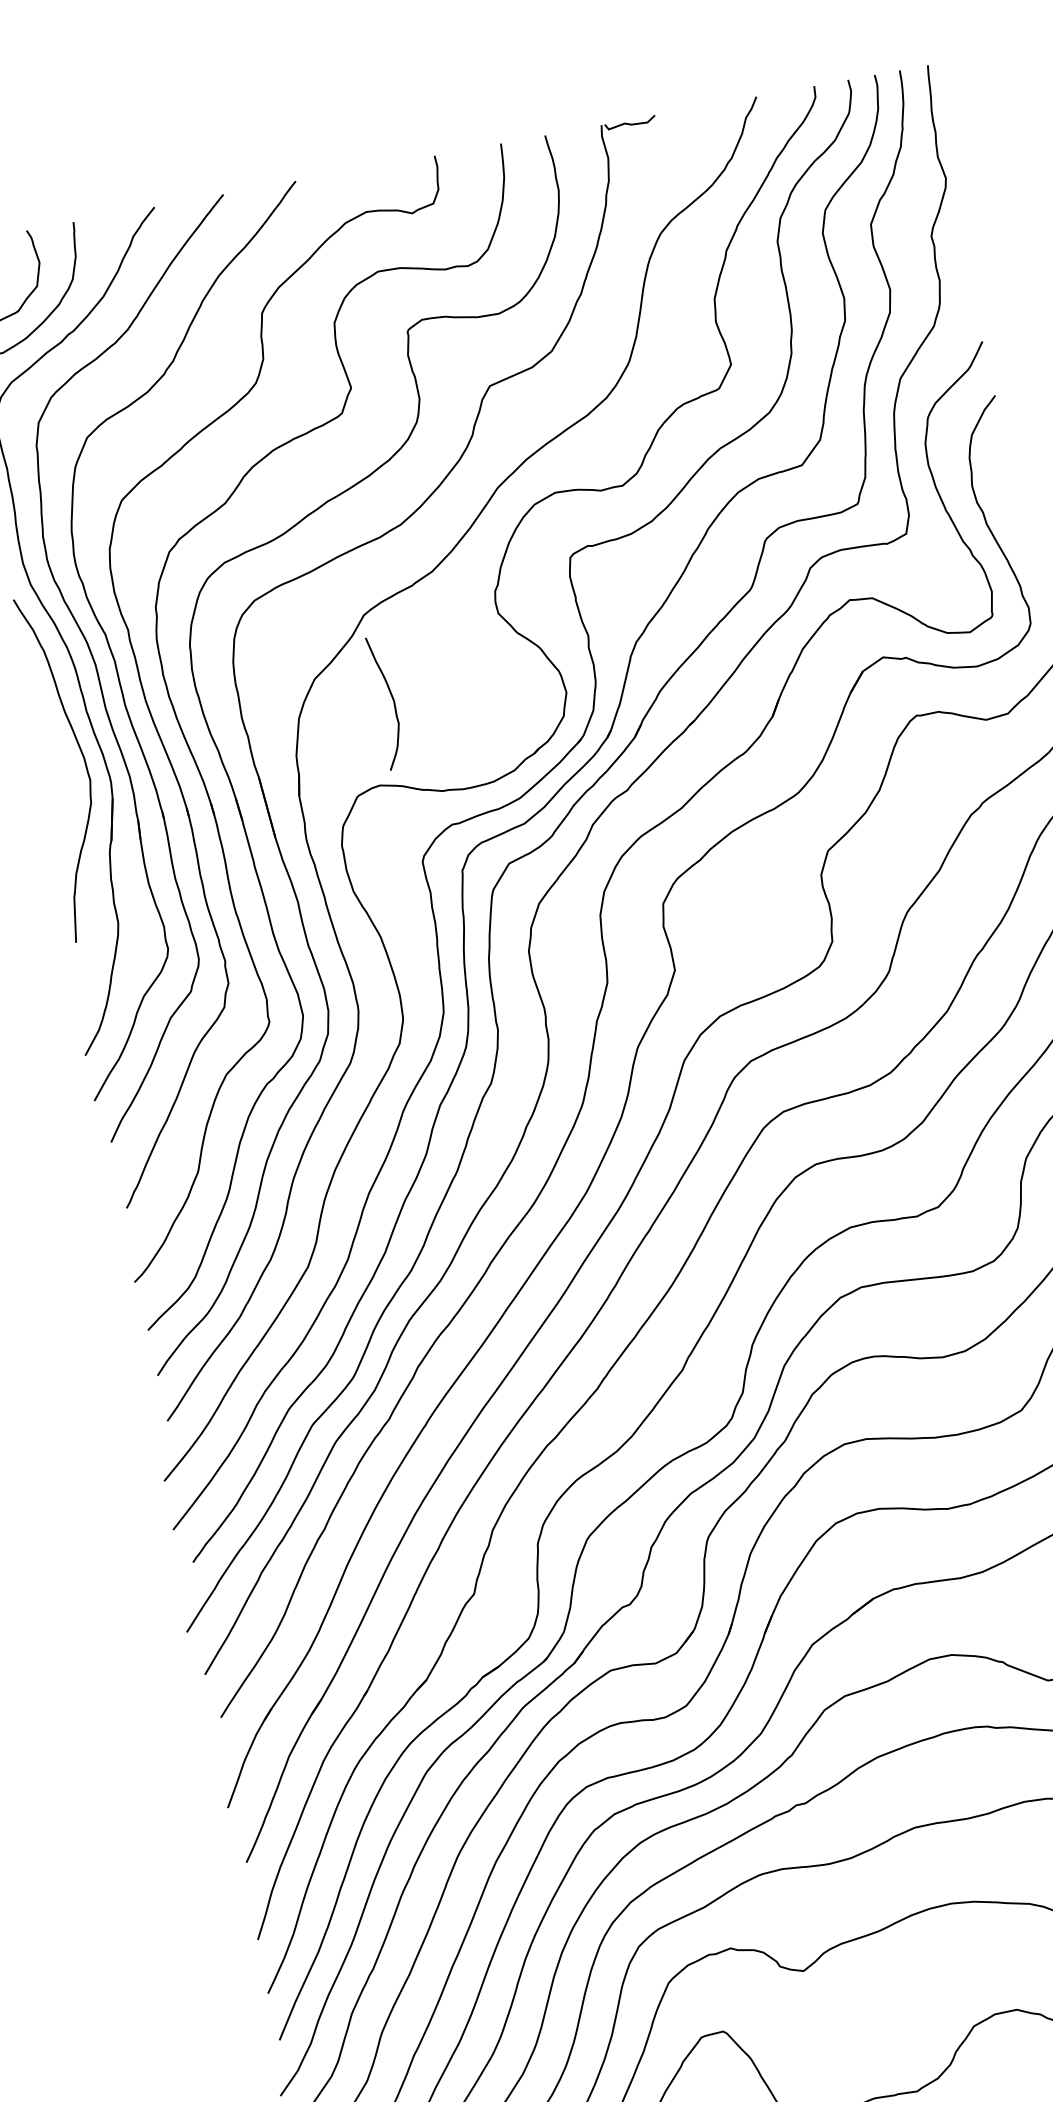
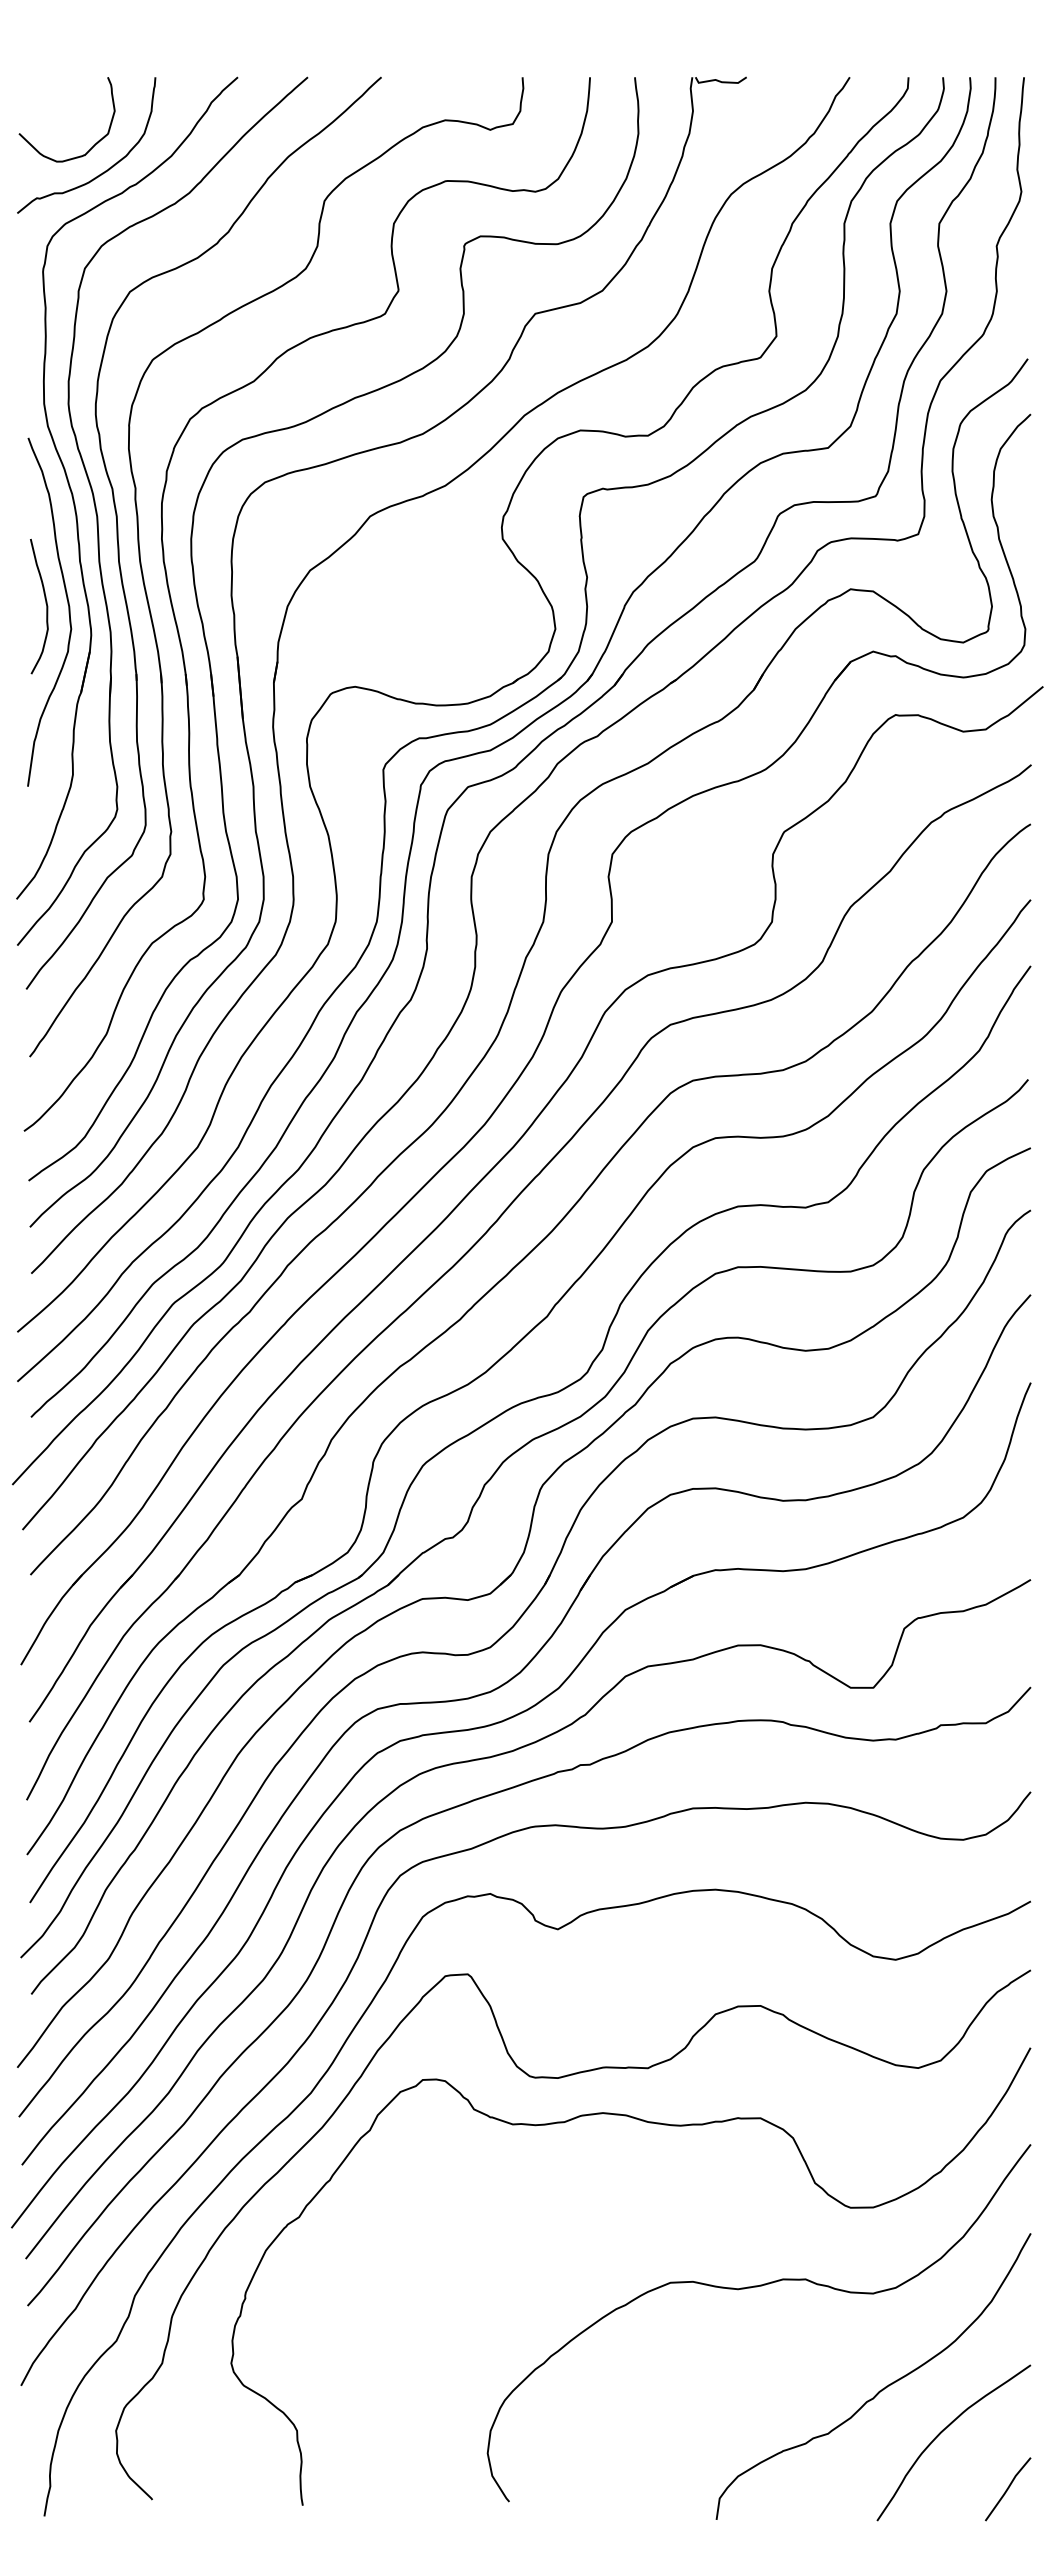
curve: (391, 698) -> (45, 603), moved

